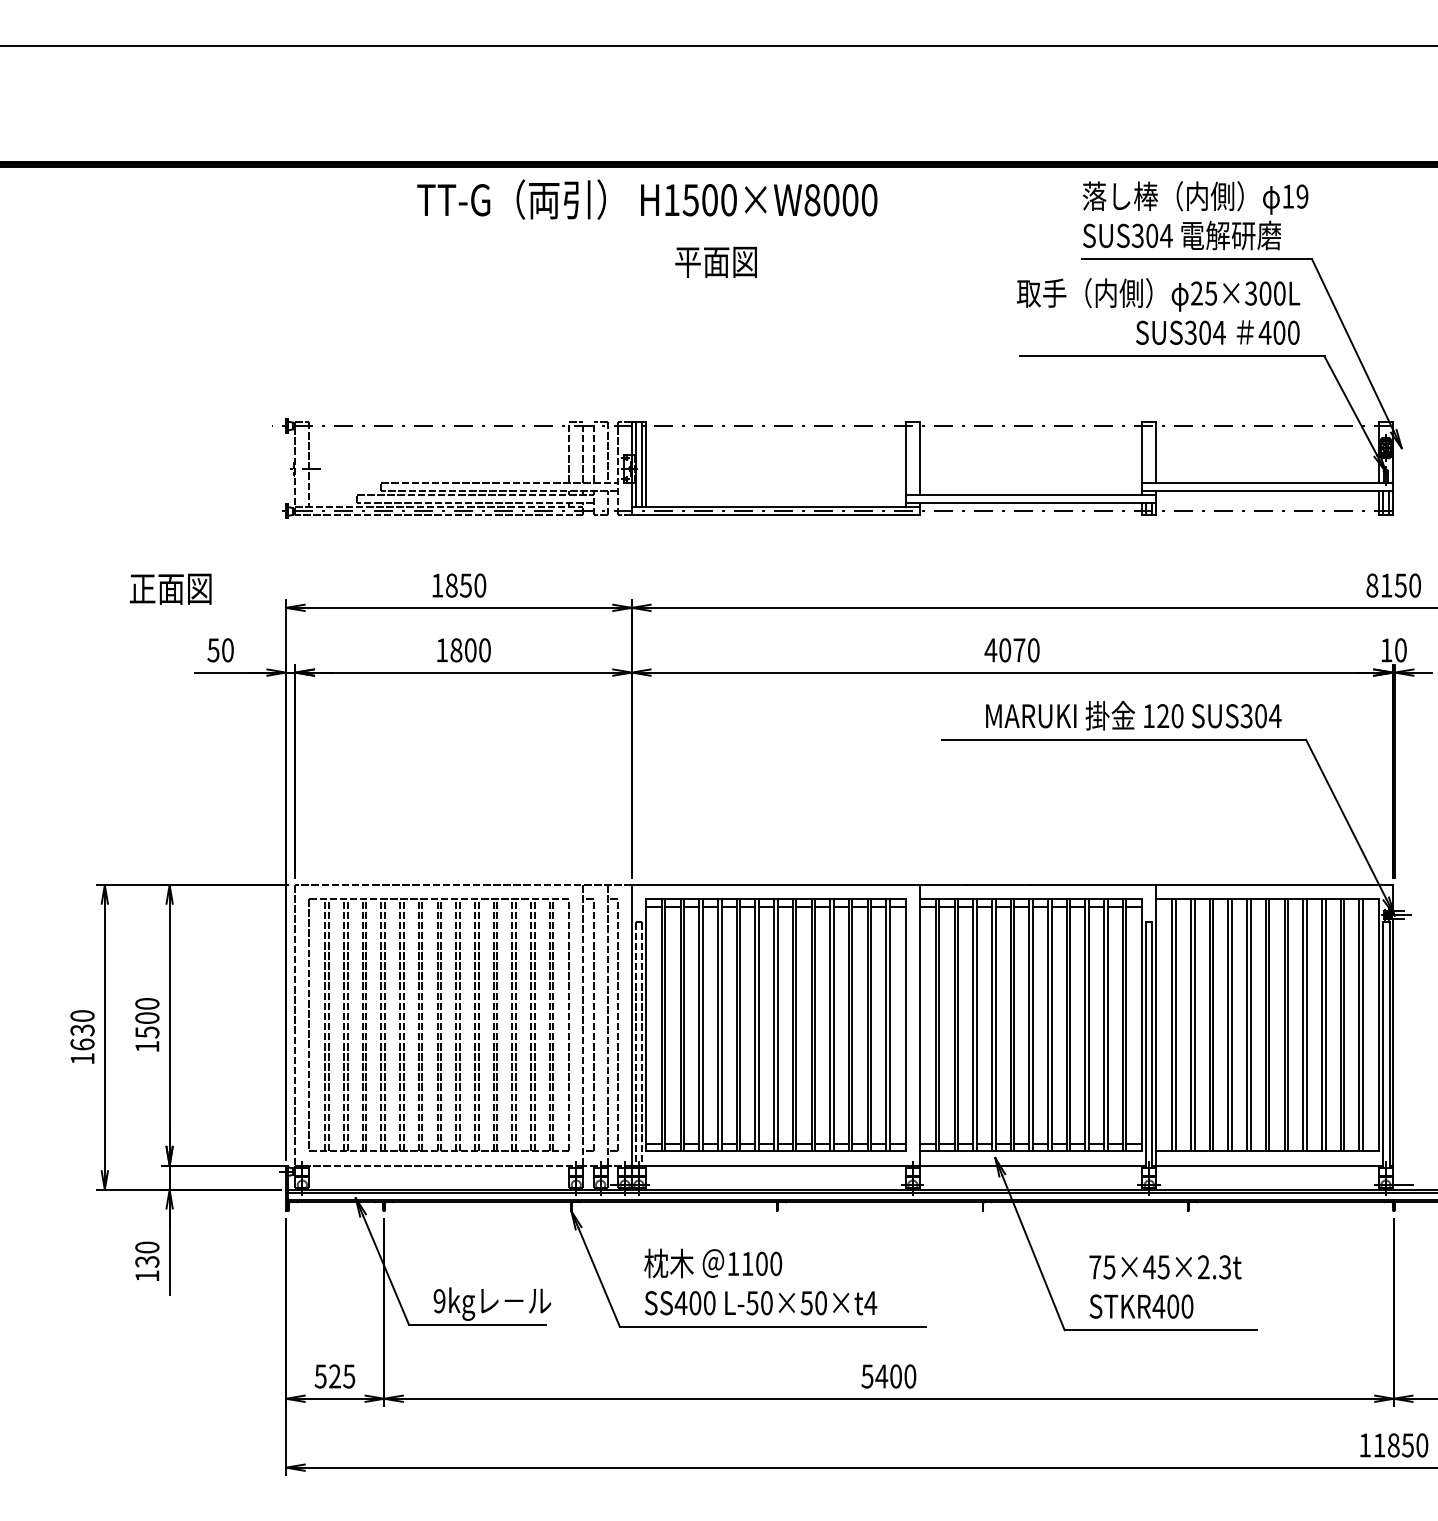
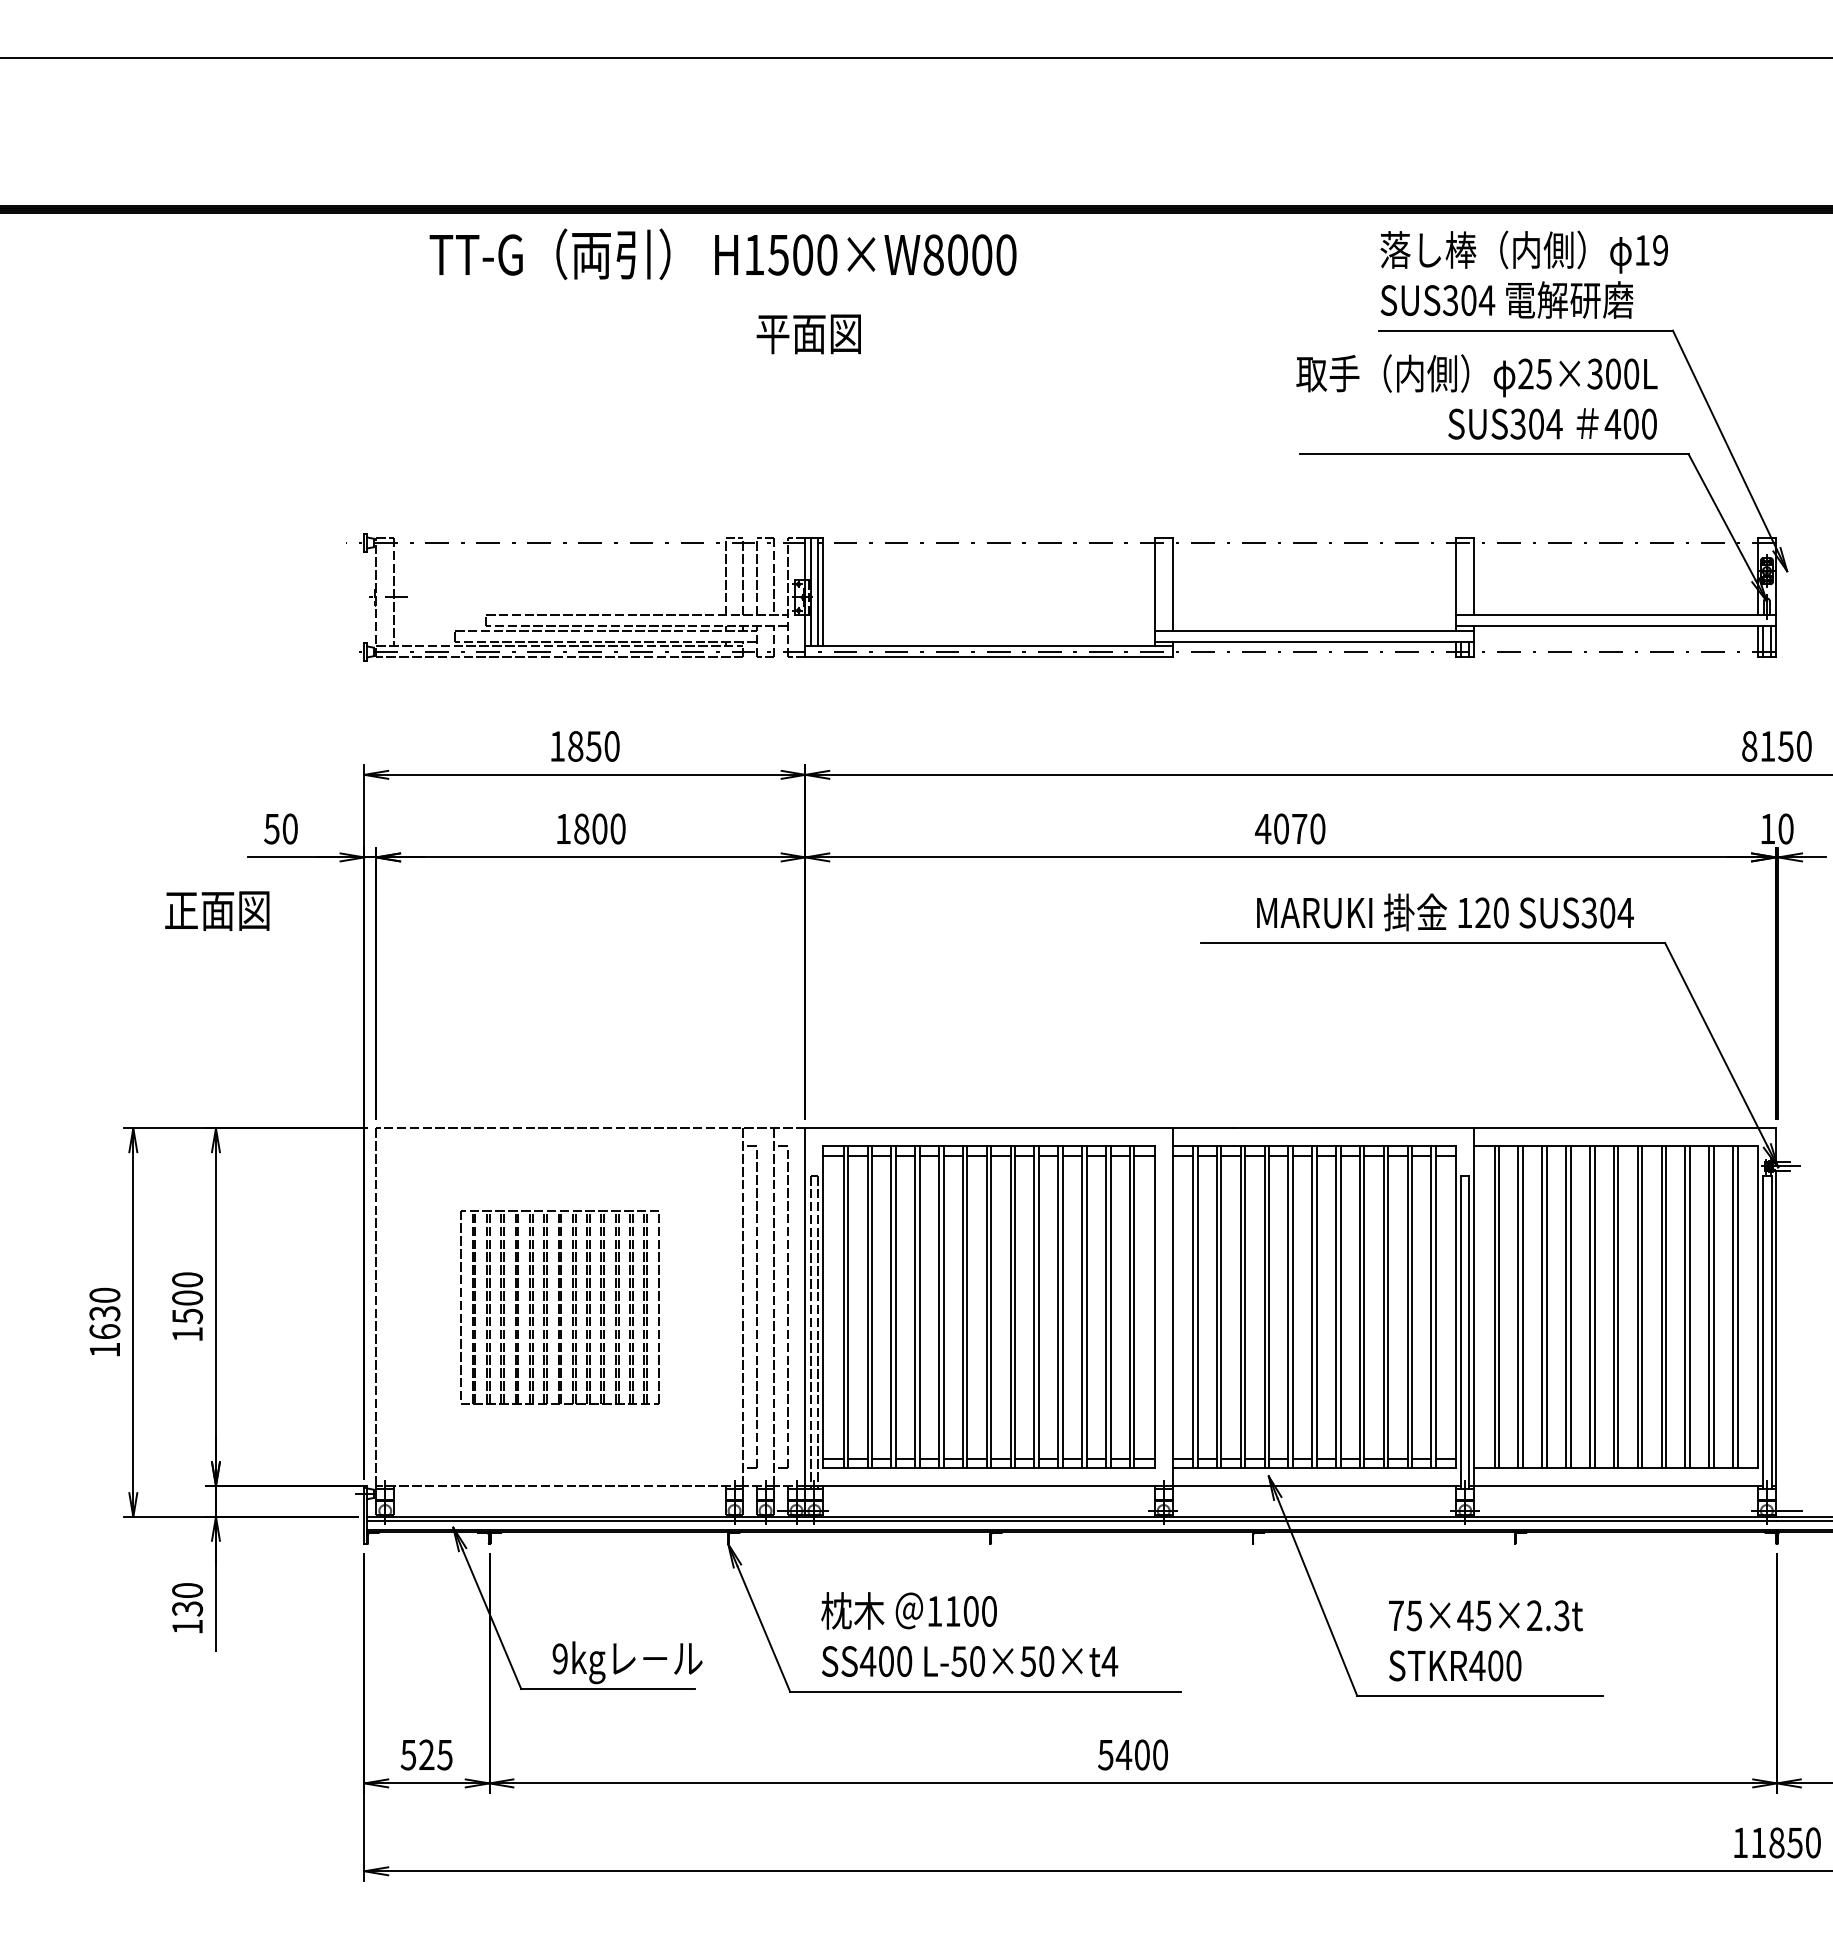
text: (646, 199) -> (722, 253), moved
text: (715, 262) -> (808, 334), moved
text: (170, 588) -> (217, 910), moved
part: (439, 1024) -> (559, 1306), size x0.6

